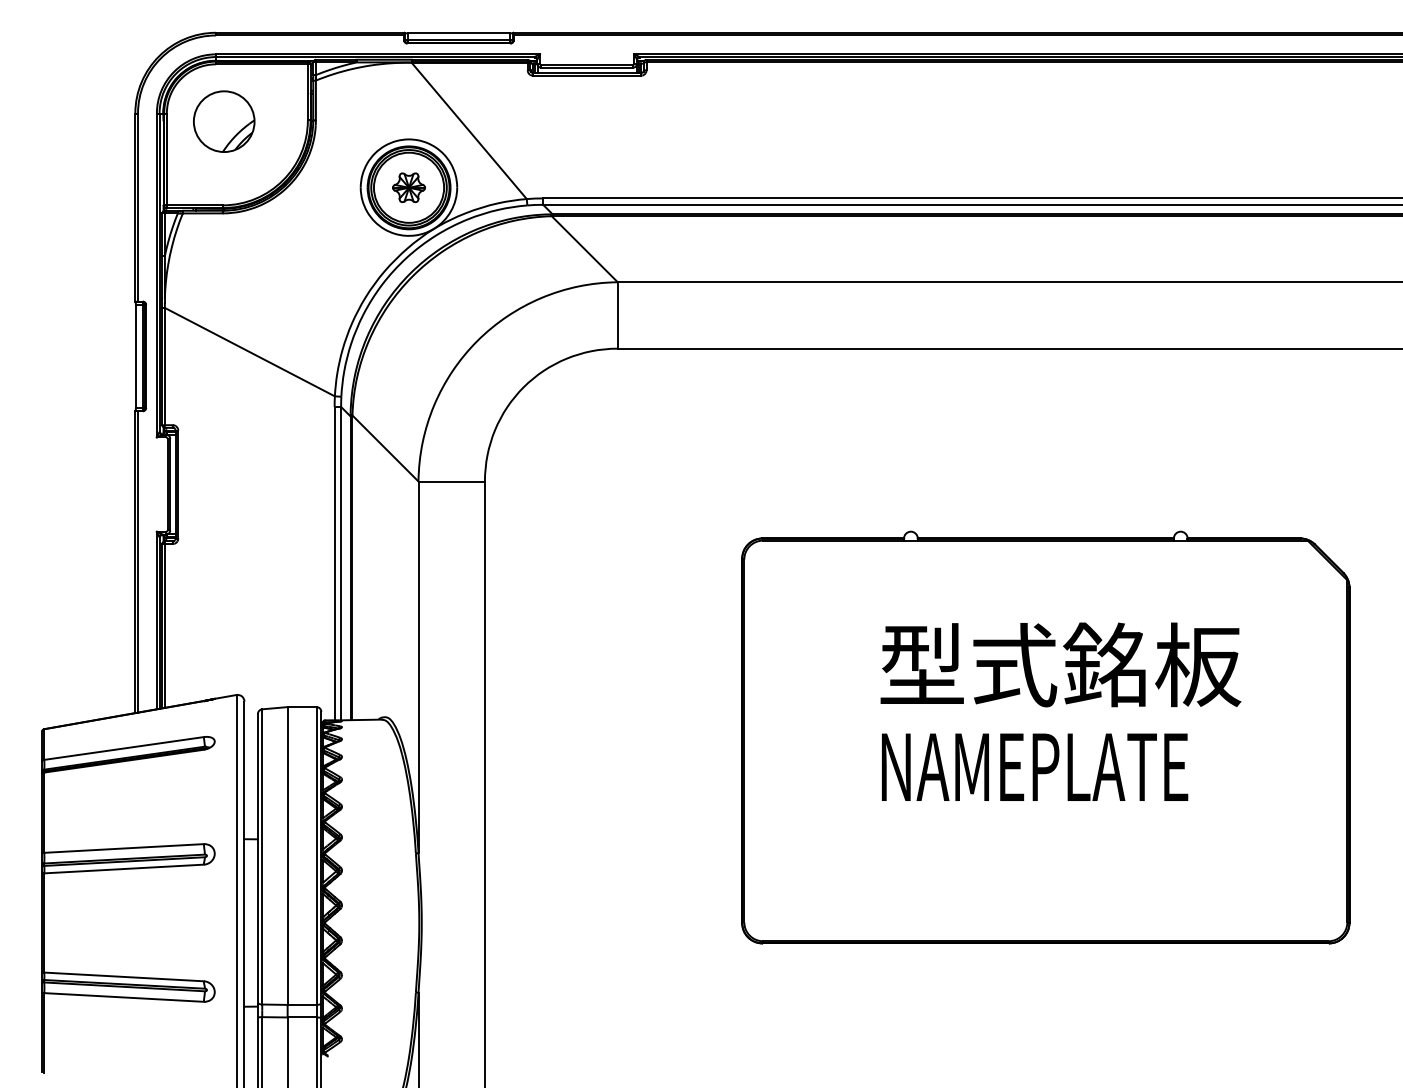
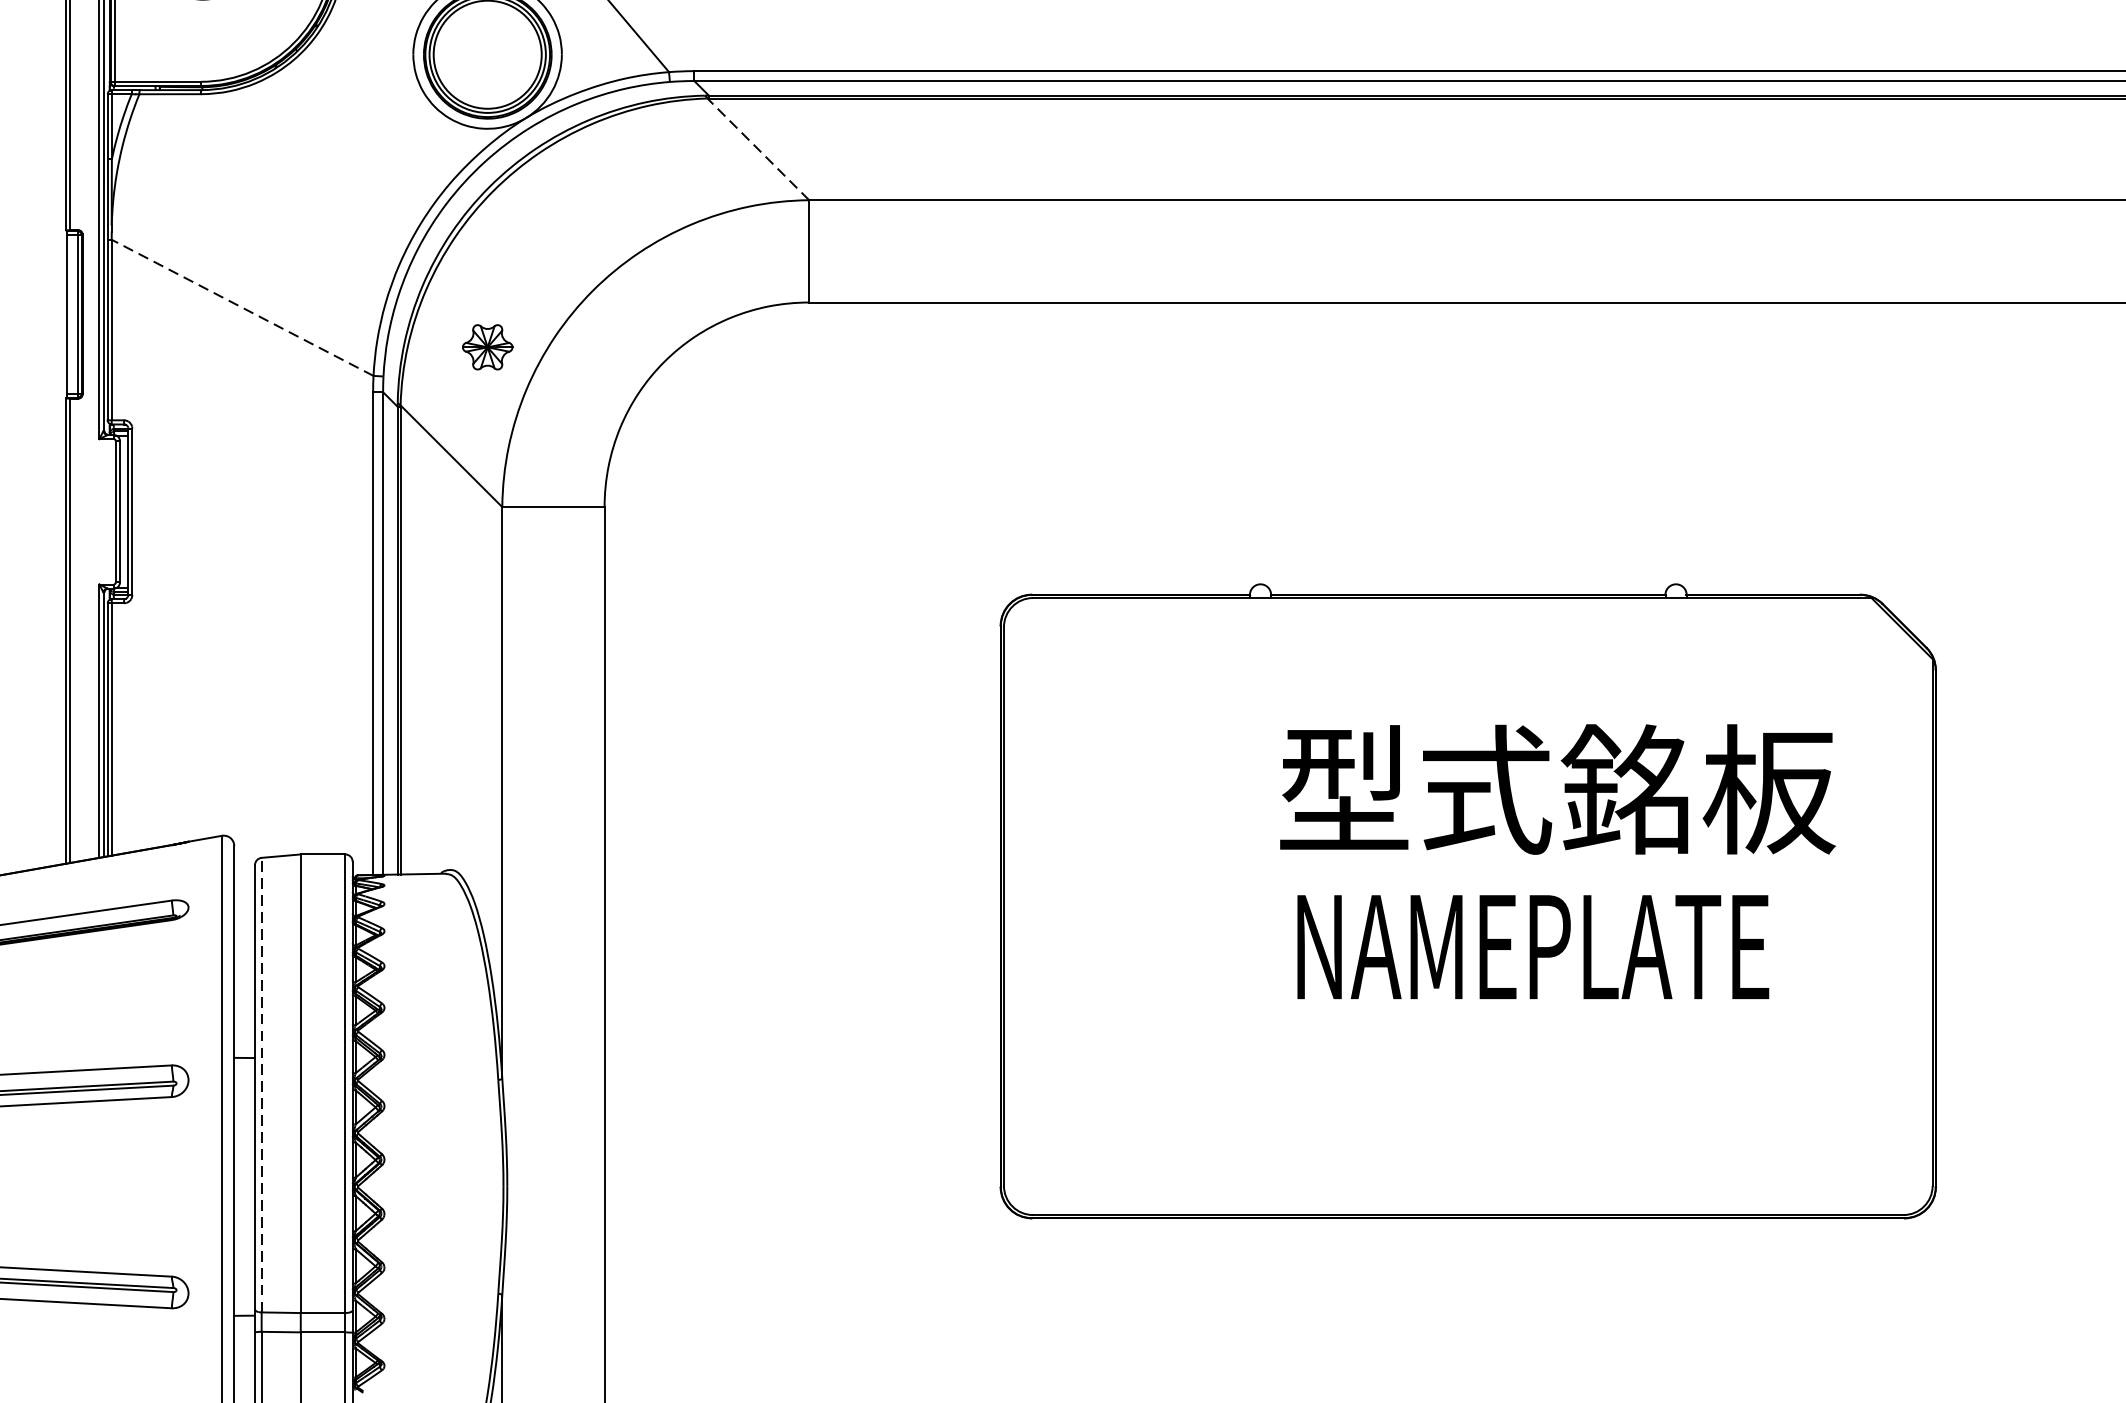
part: (408, 187) -> (486, 346), moved
line: (584, 249) -> (757, 149), solid -> dashed
line: (249, 352) -> (242, 308), solid -> dashed
text: (1060, 664) -> (1557, 788), moved
text: (1035, 766) -> (1534, 945), moved
line: (262, 856) -> (262, 1084), solid -> dashed

